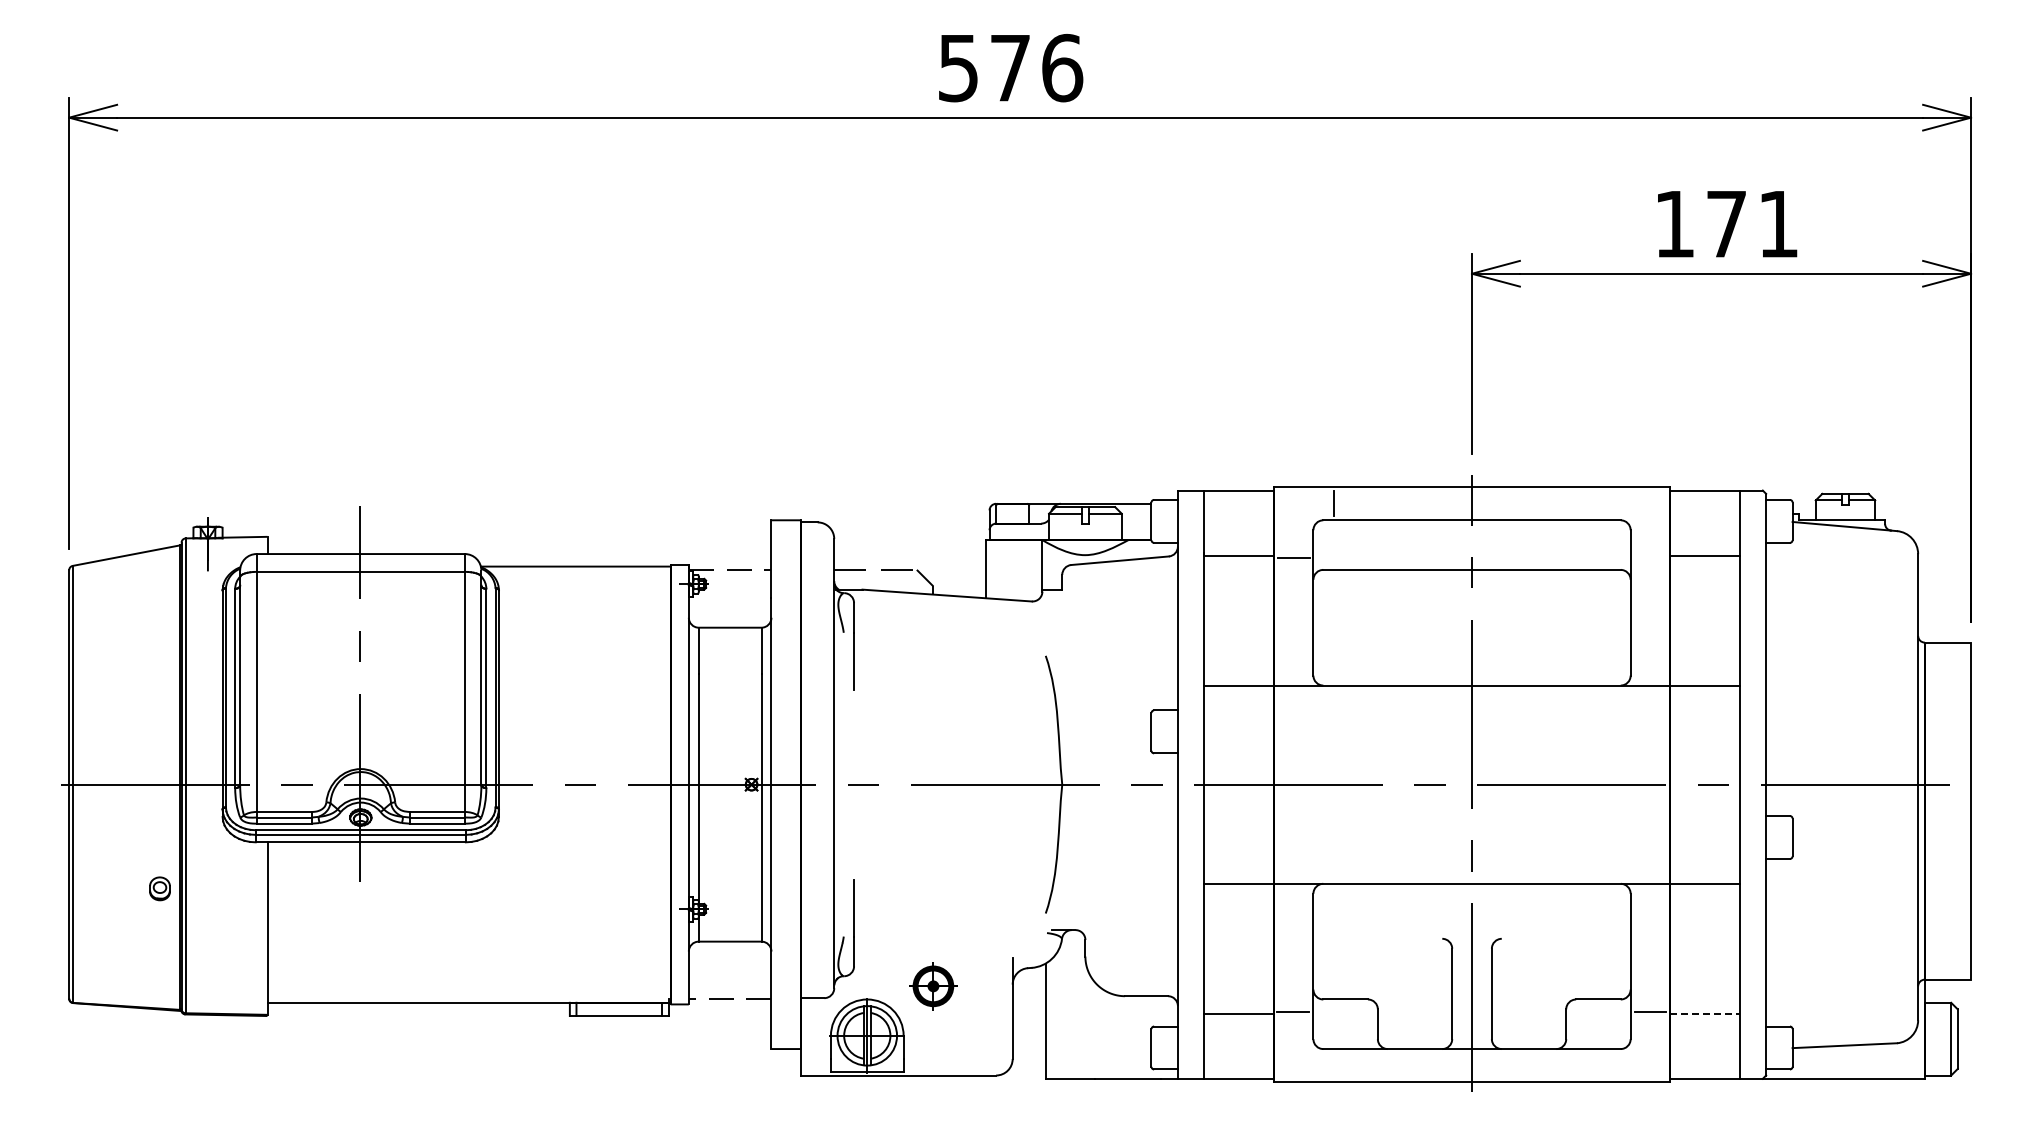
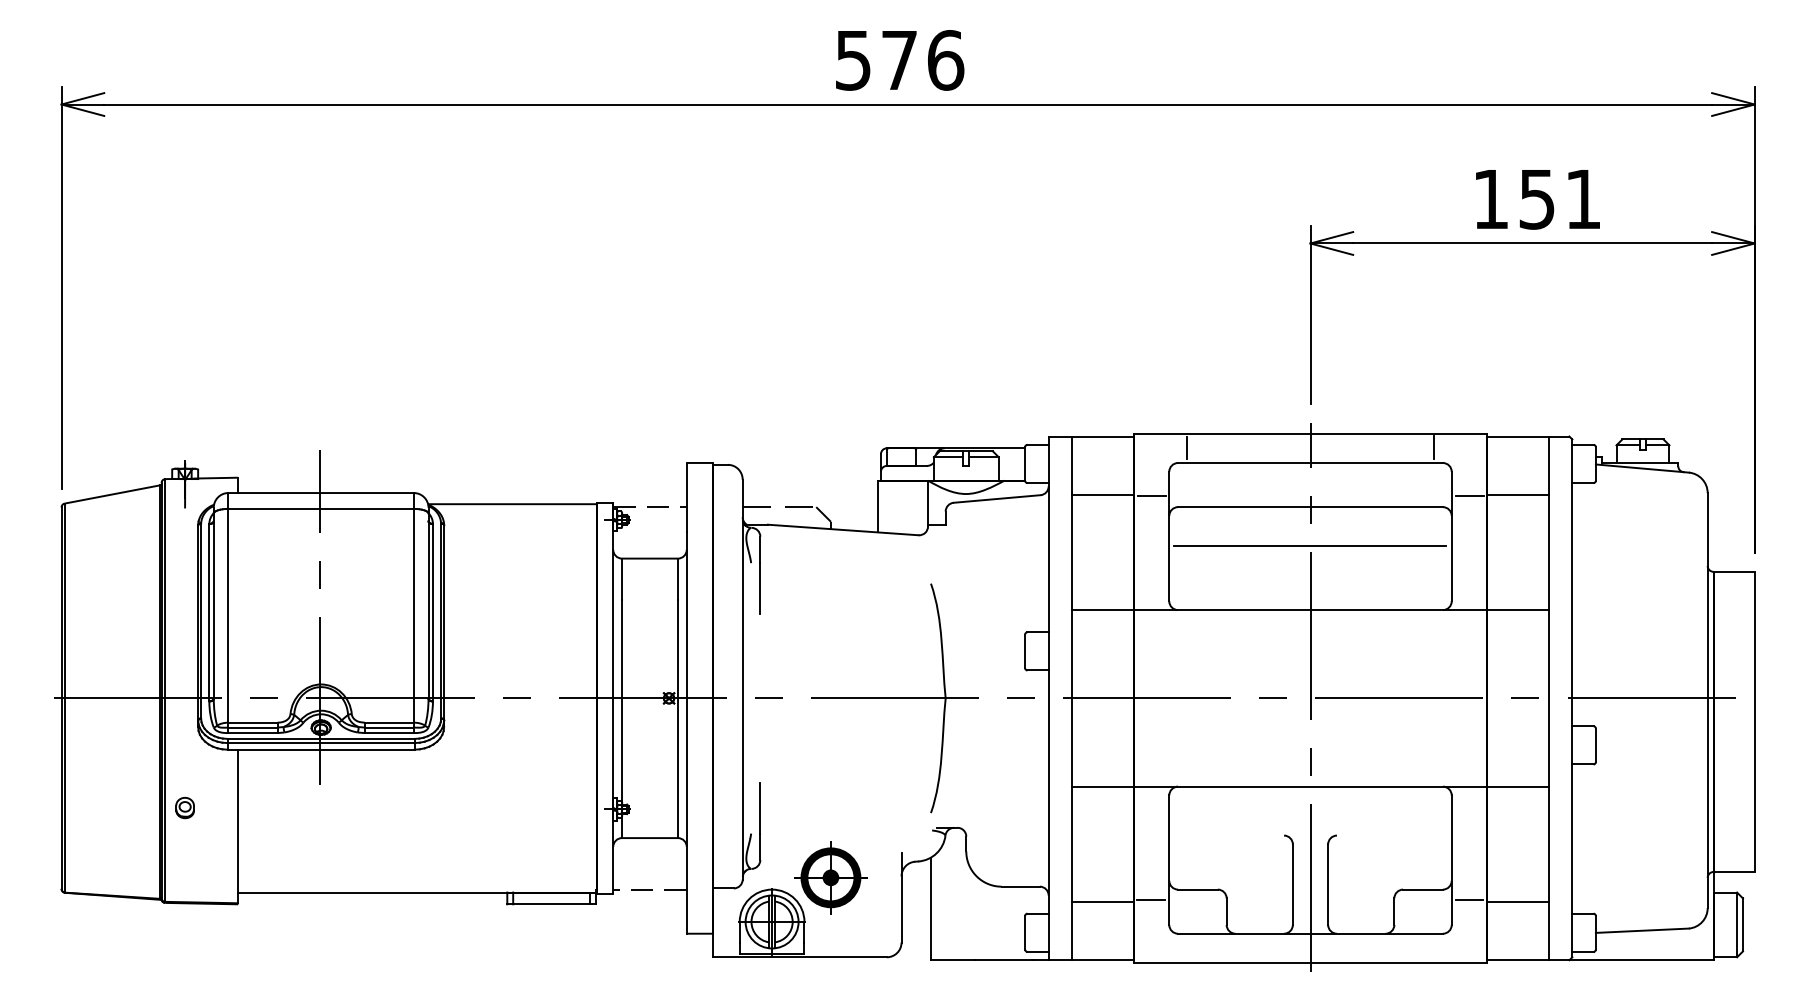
text: (1726, 224) -> (1537, 199), 171 -> 151
line: (1610, 503) -> (1433, 448), added
line: (1650, 557) -> (1469, 496), added
line: (1471, 613) -> (1310, 545), added
part: (159, 888) -> (184, 807), moved
part: (933, 986) -> (831, 878), size x1.67
line: (1705, 1013) -> (1518, 902), dashed -> solid

